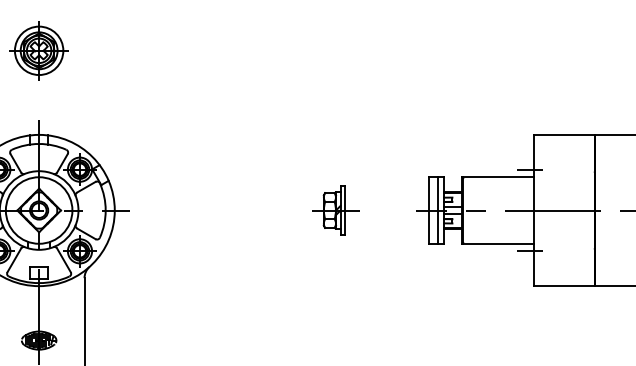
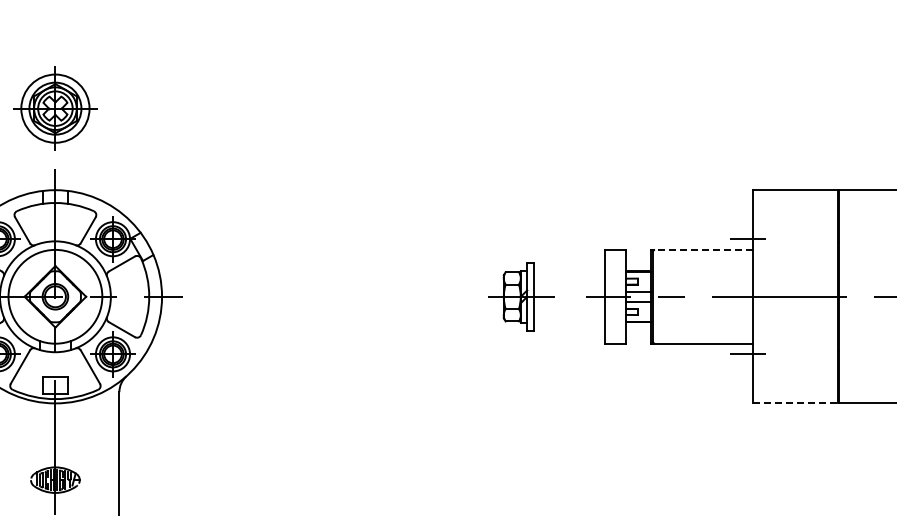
part: (39, 50) -> (55, 108), moved
line: (498, 176) -> (703, 249), solid -> dashed
part: (336, 210) -> (521, 296), moved
line: (437, 210) -> (617, 296), removed
line: (564, 286) -> (795, 403), solid -> dashed

